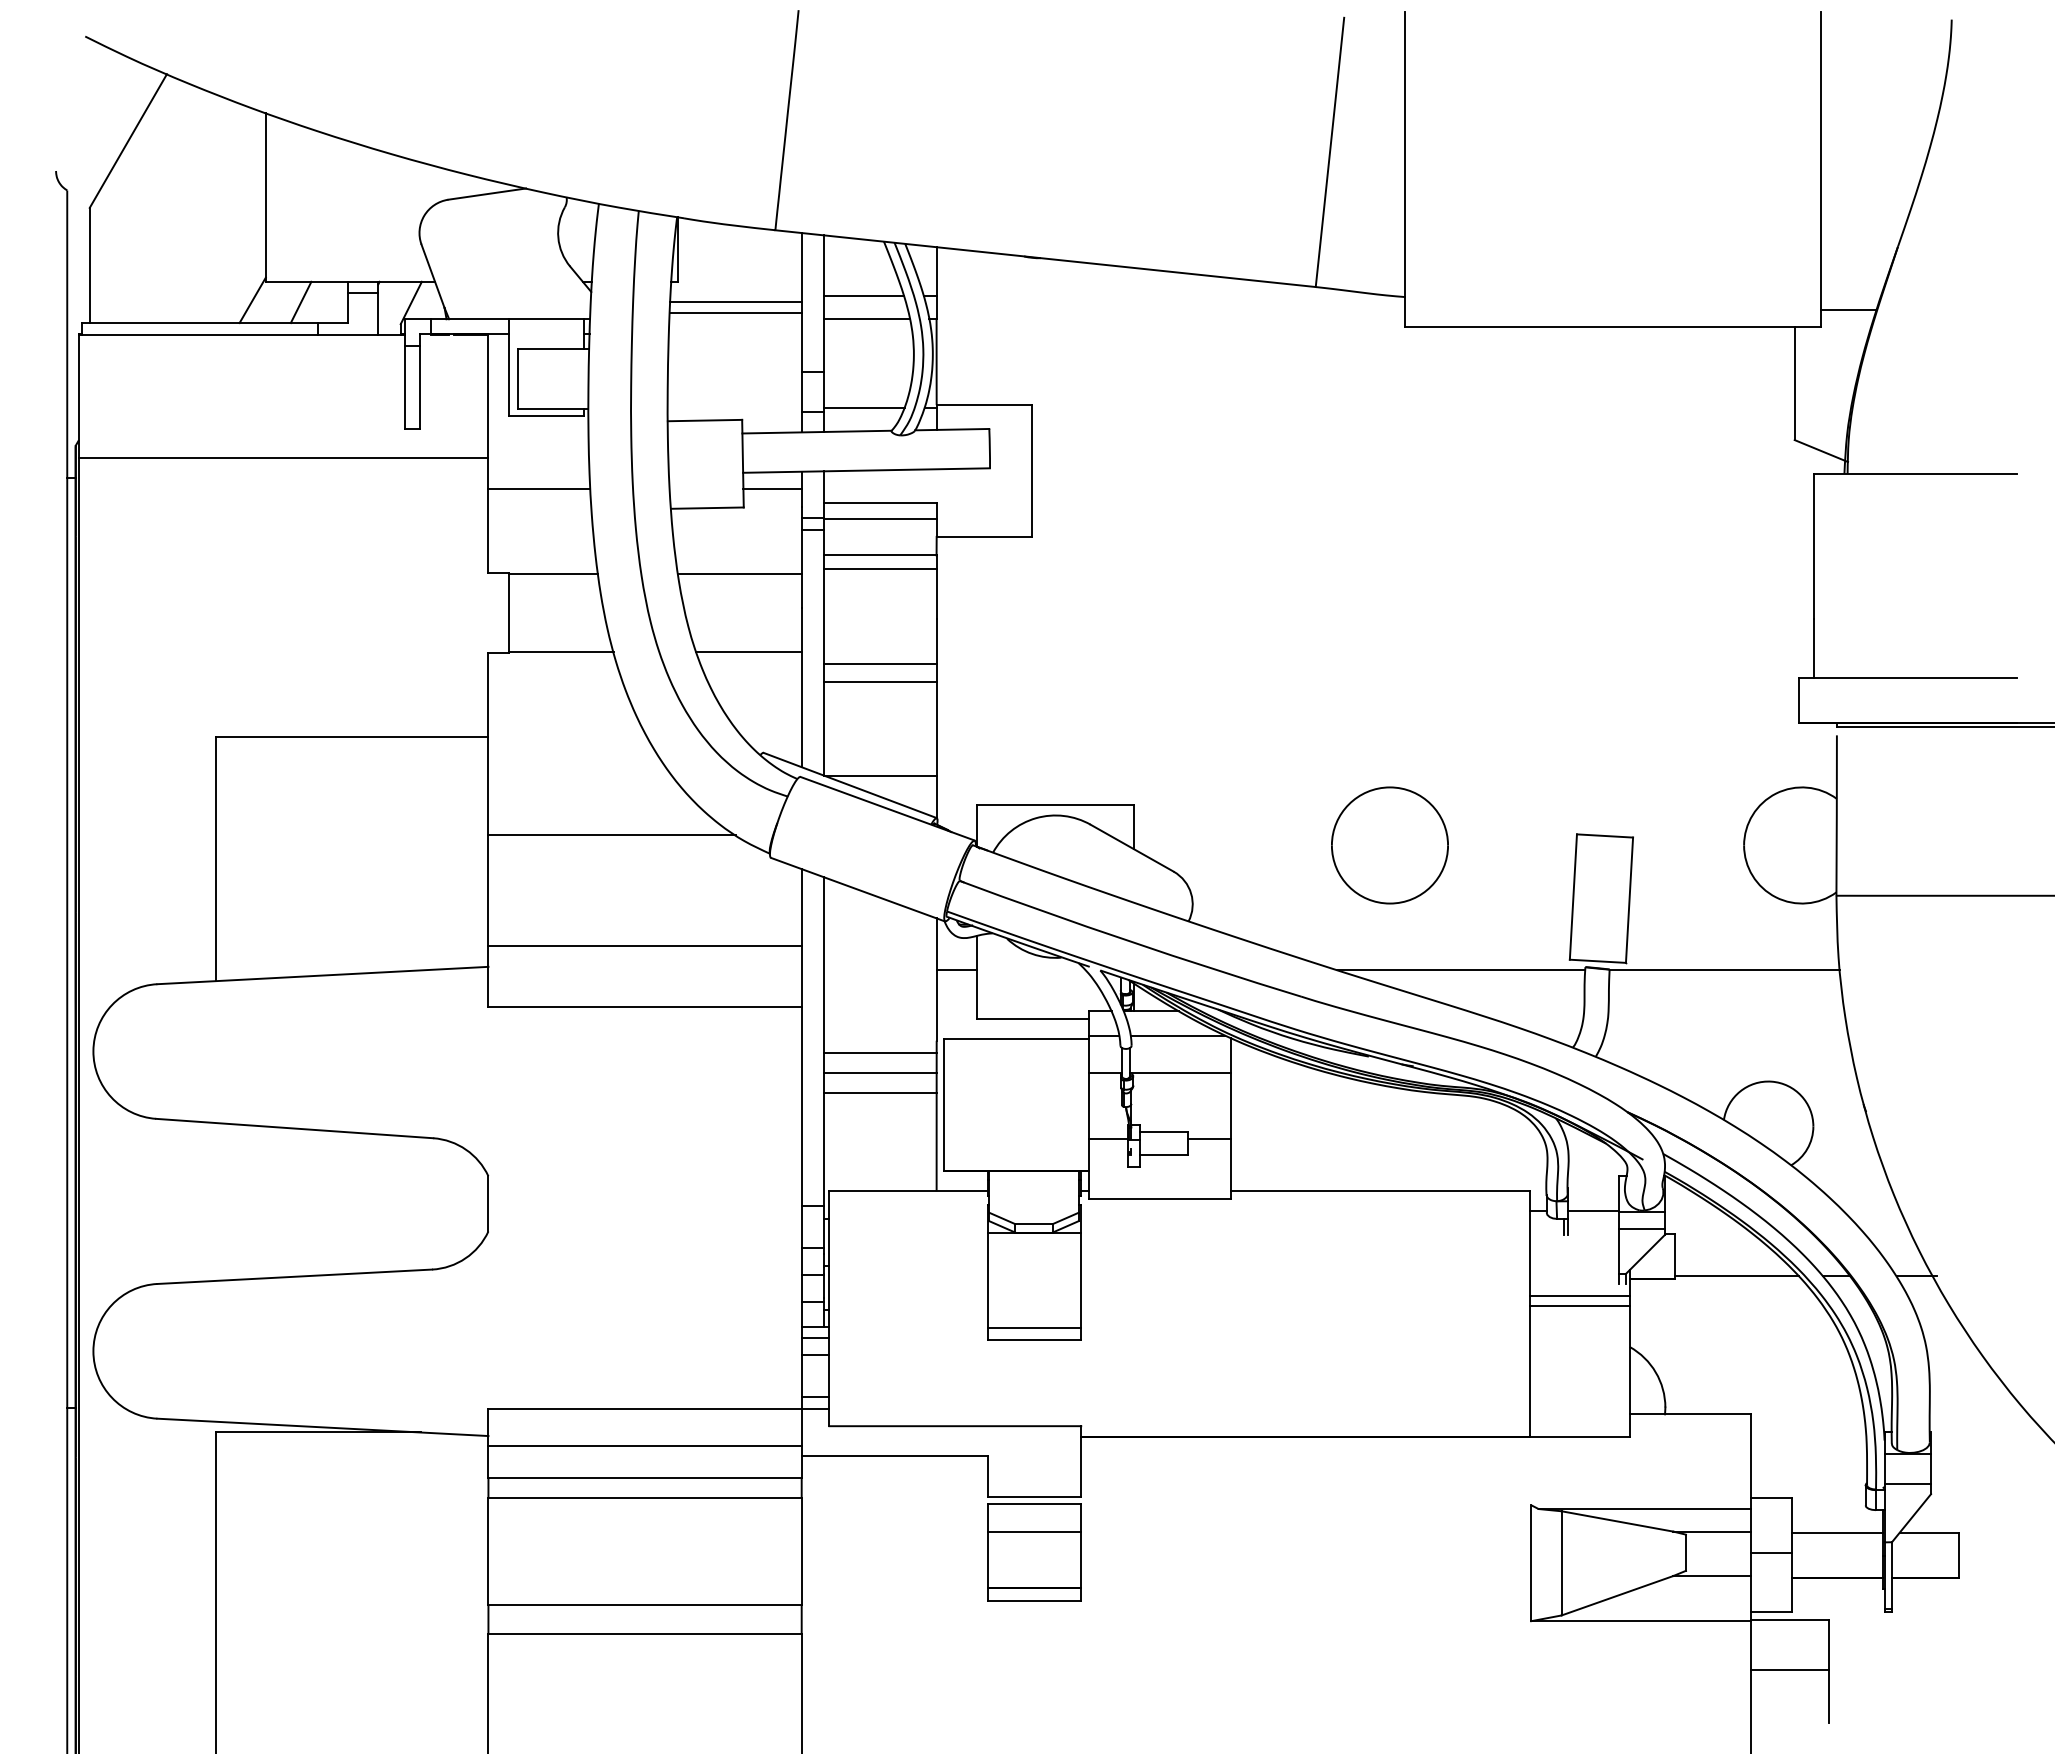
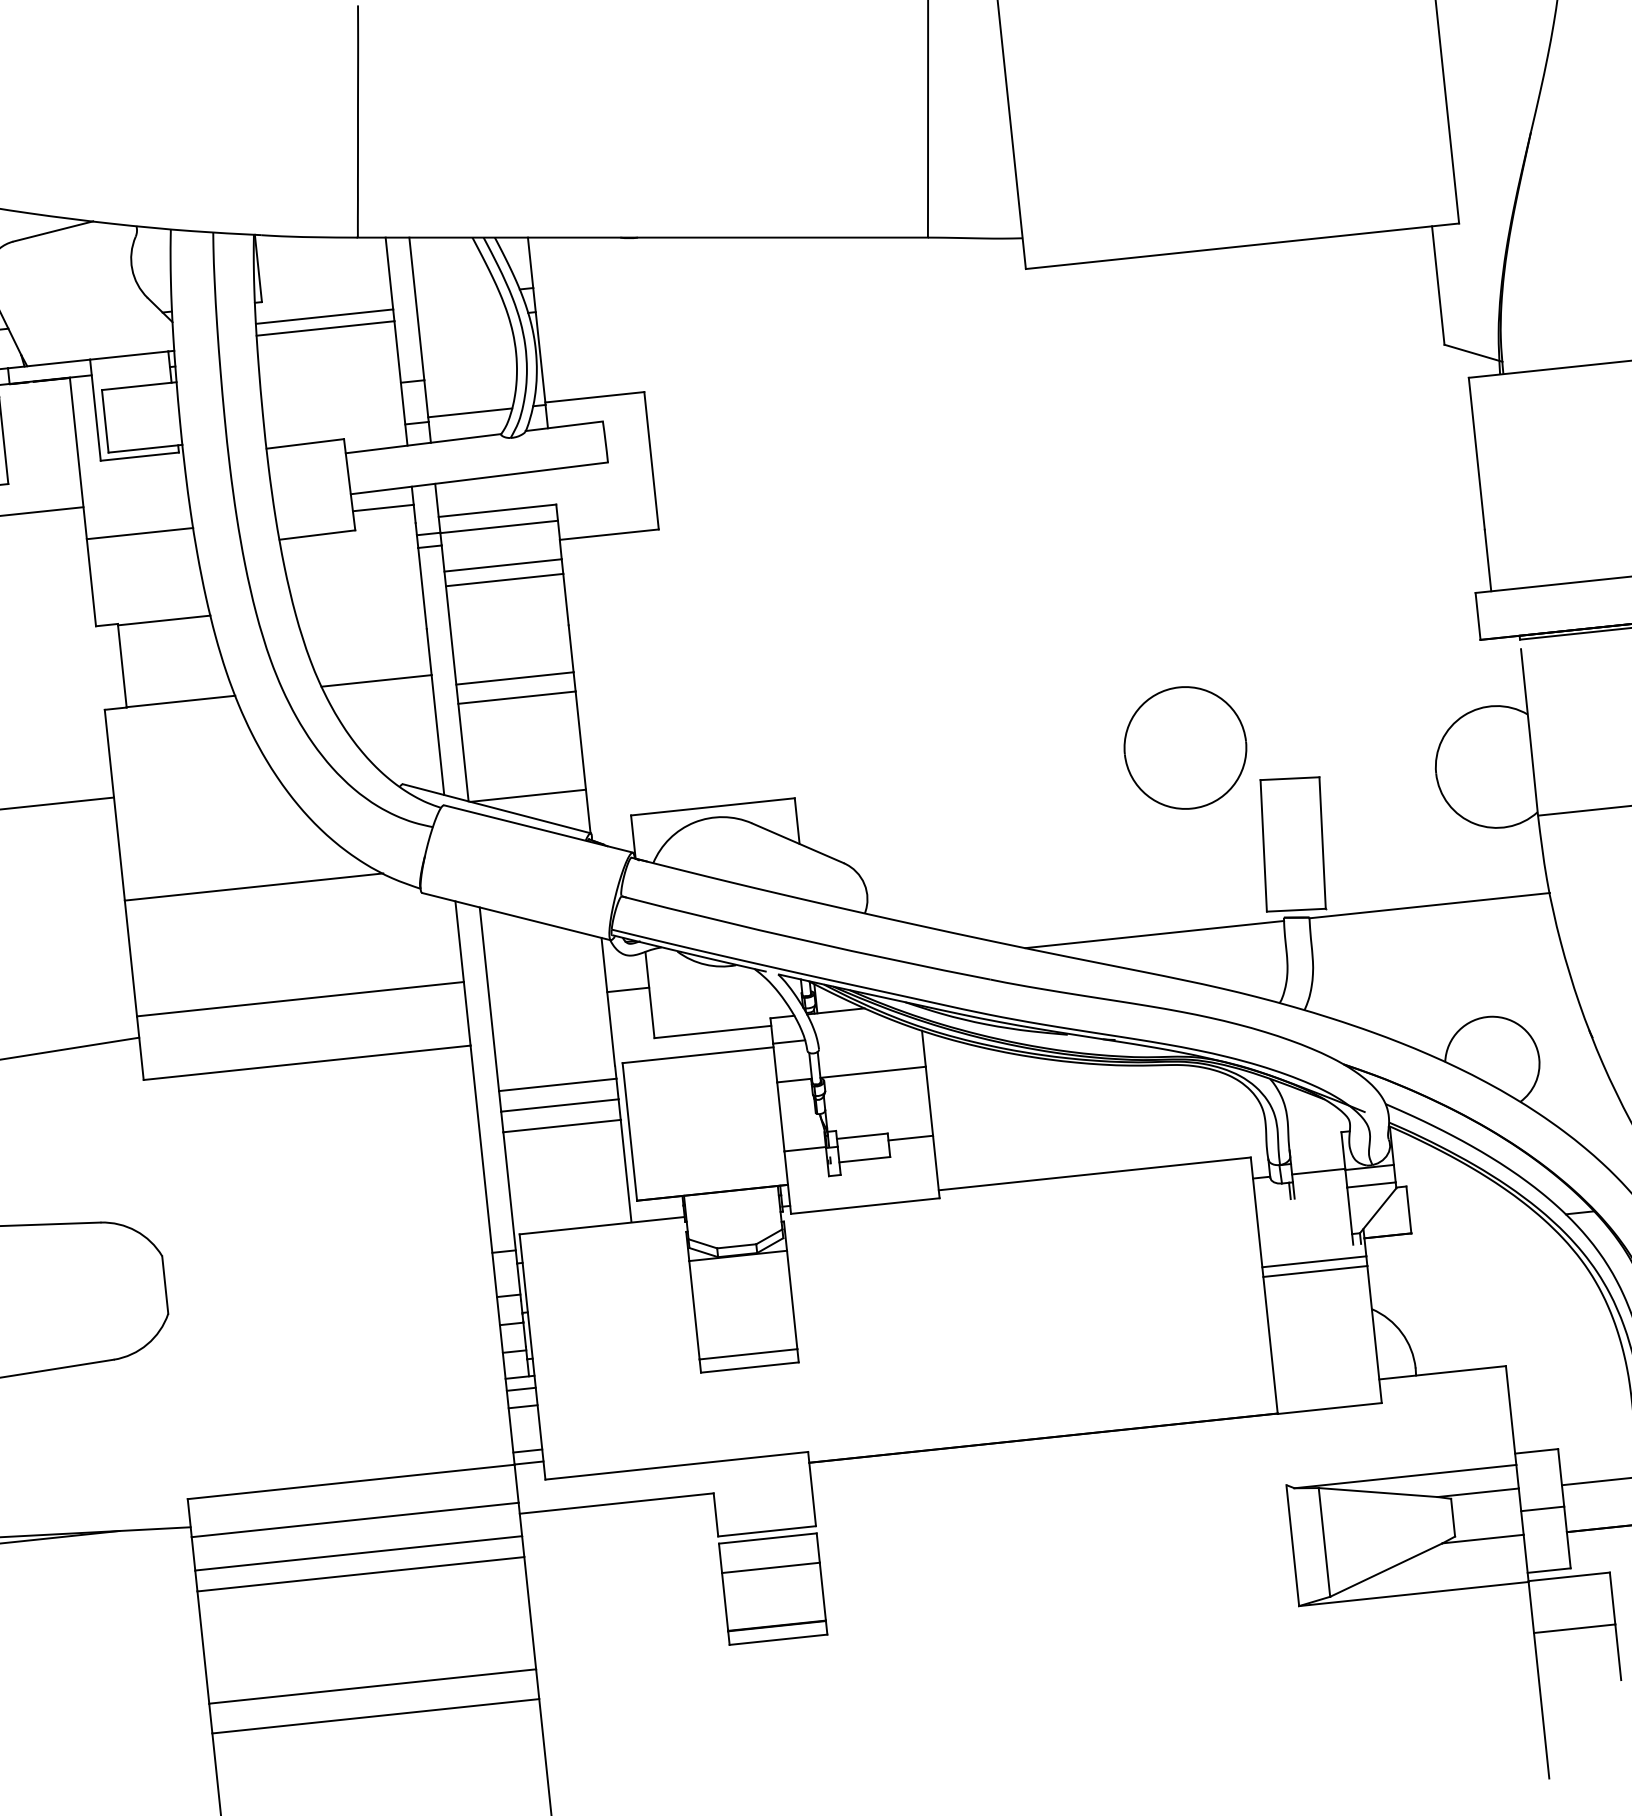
line: (863, 295) -> (456, 296), removed
line: (1848, 309) -> (1486, 202), removed
line: (867, 318) -> (463, 319), removed
line: (739, 573) -> (358, 599), removed
part: (1389, 845) -> (1184, 748), moved
line: (1177, 1035) -> (865, 1033), removed
line: (1736, 1276) -> (1475, 1223), removed

